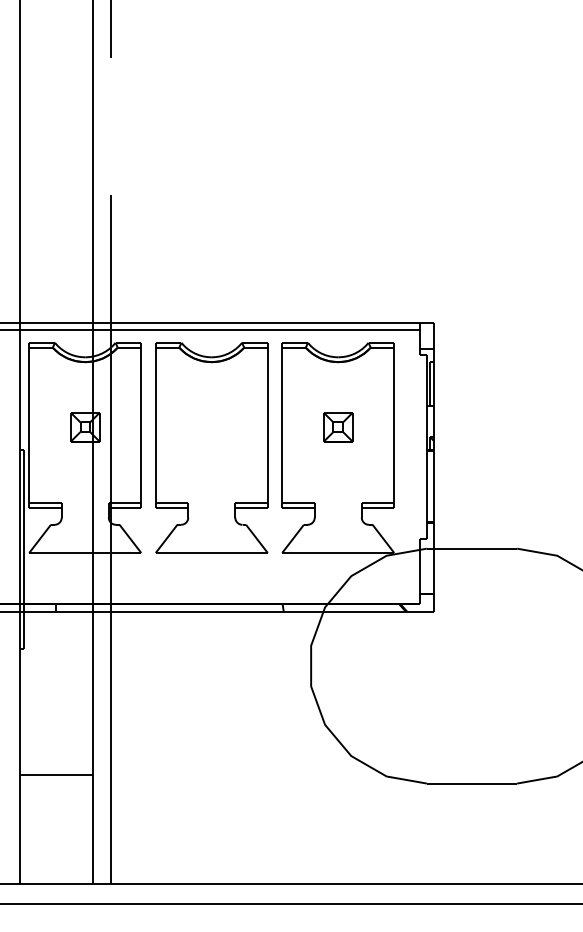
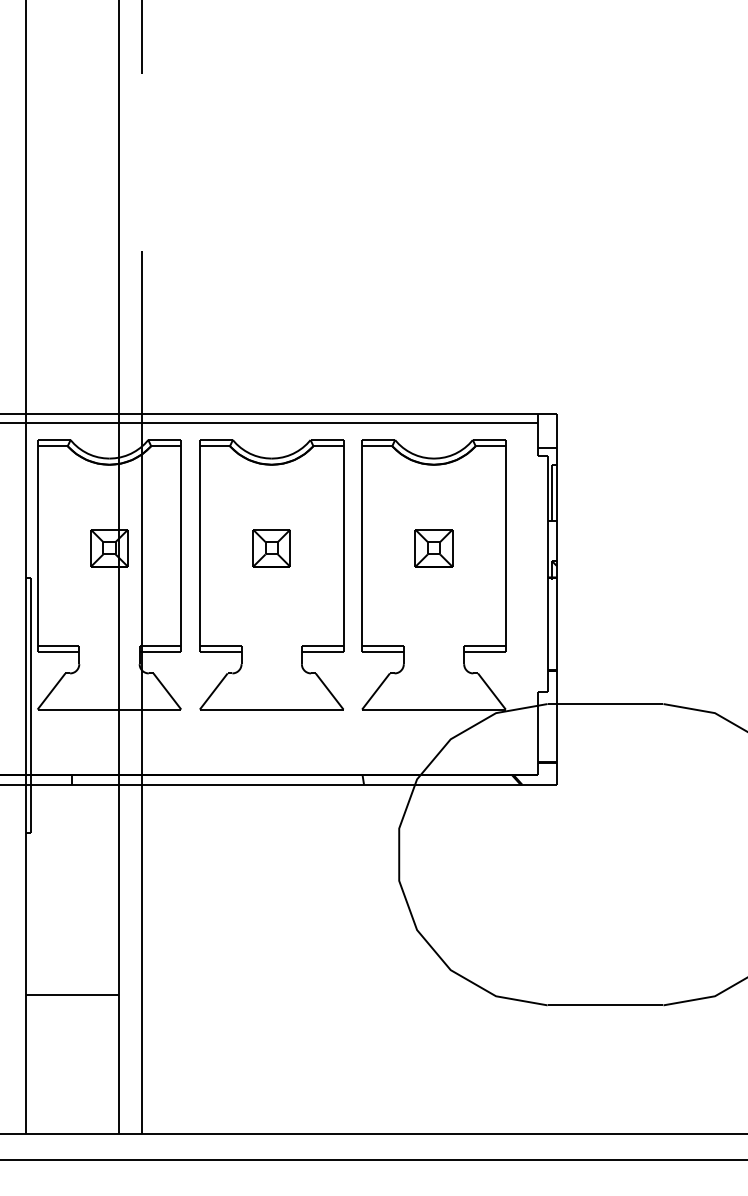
part: (211, 427) -> (271, 548), added

